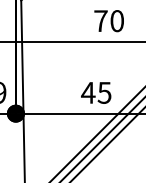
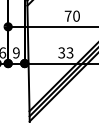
text: (95, 92) -> (65, 52), 45 -> 33

